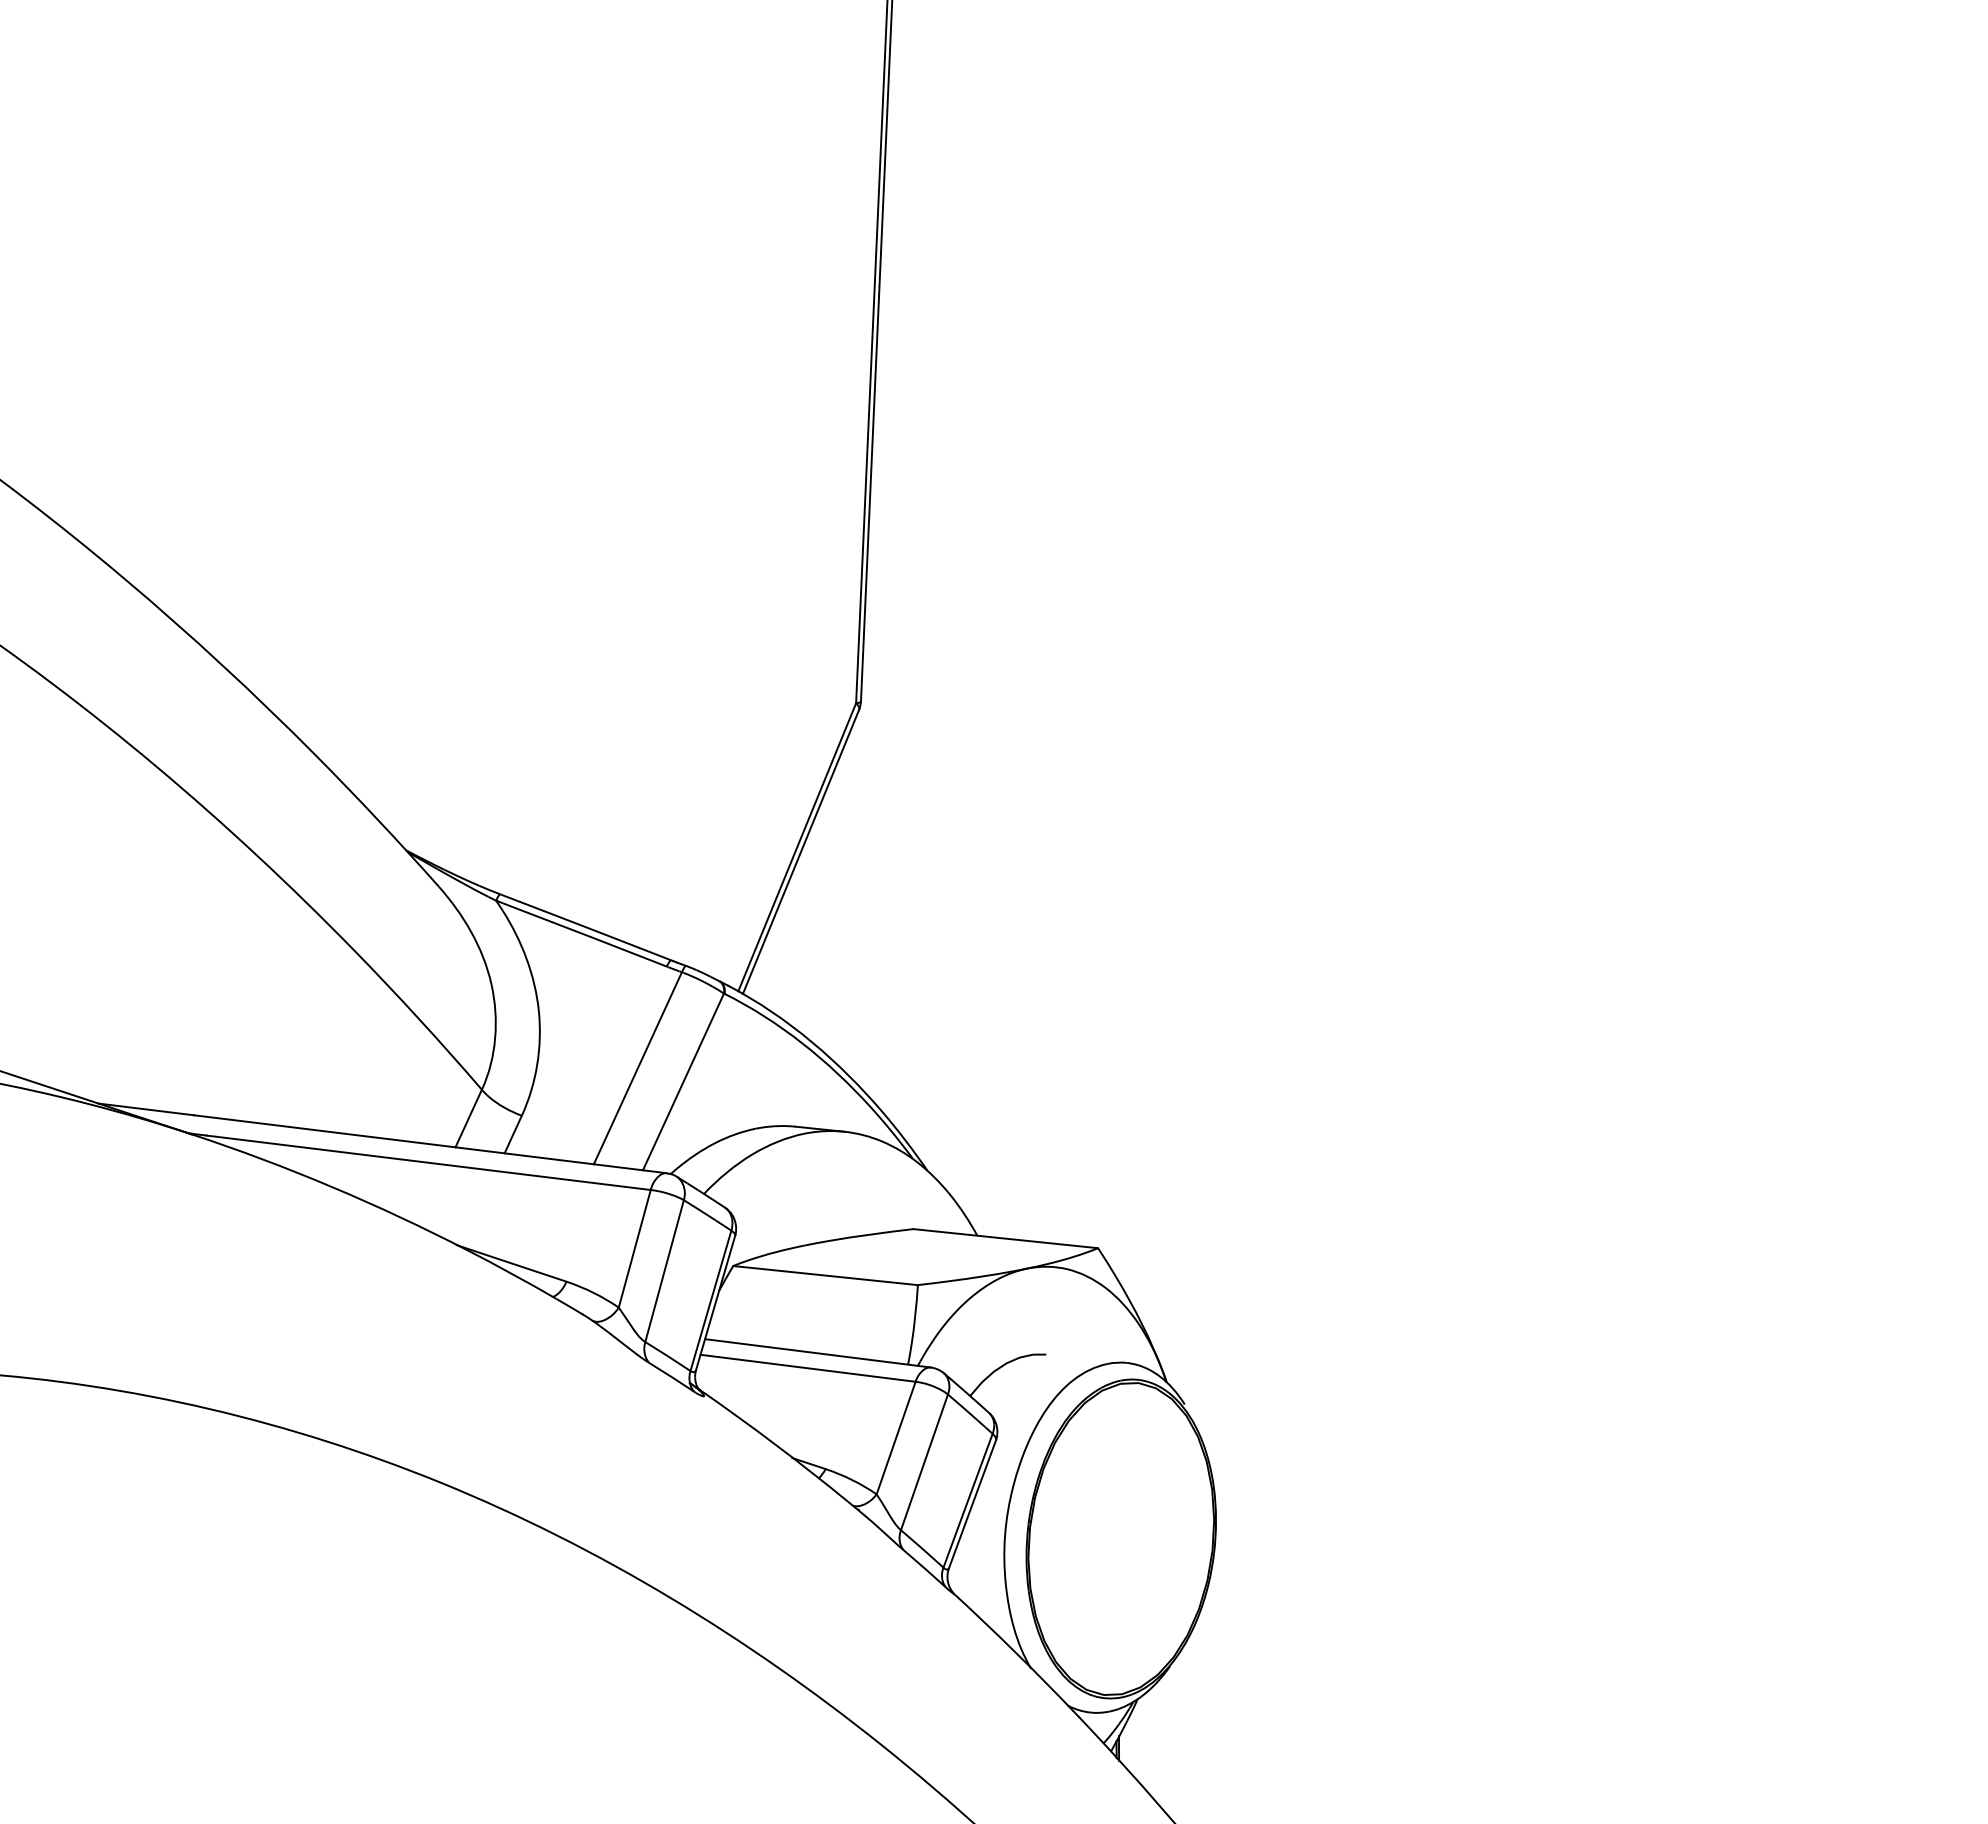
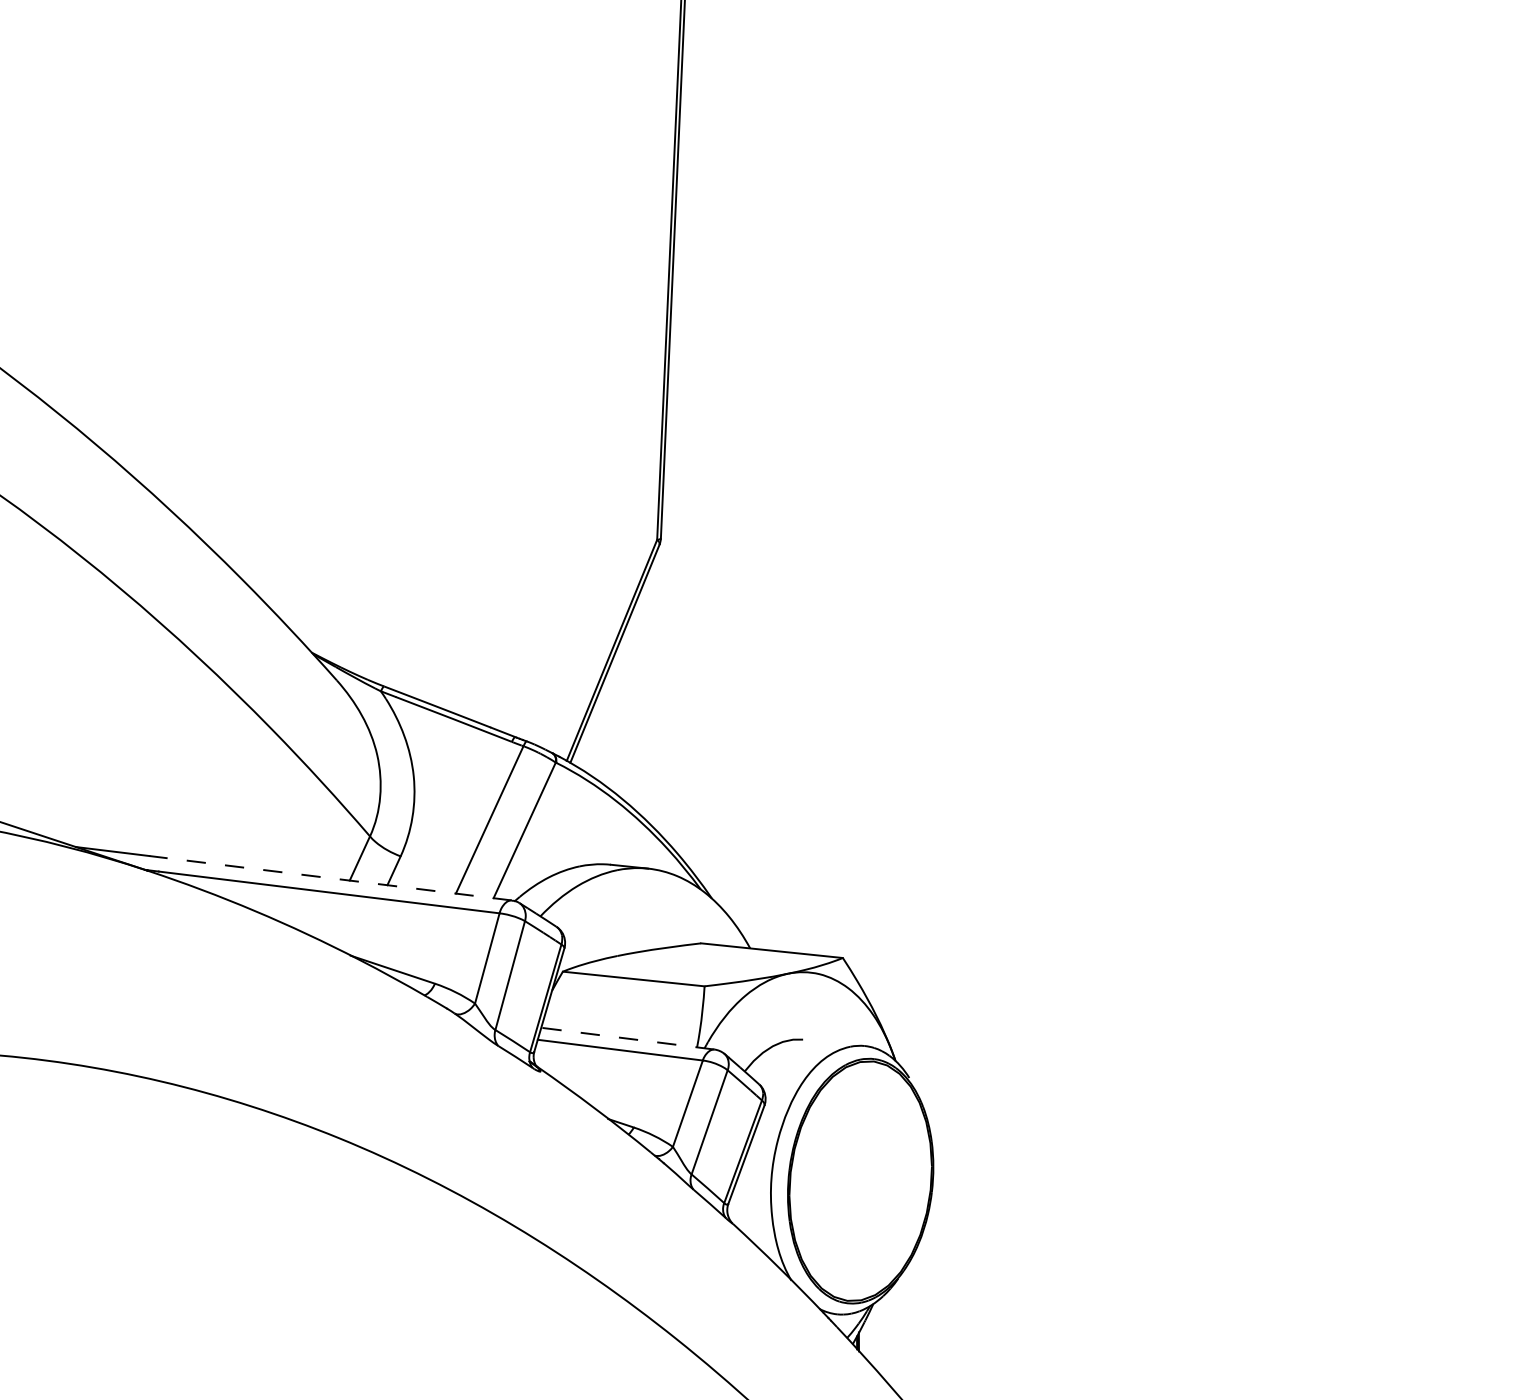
line: (430, 1144) -> (330, 878), solid -> dashed
line: (817, 1353) -> (627, 1038), solid -> dashed

